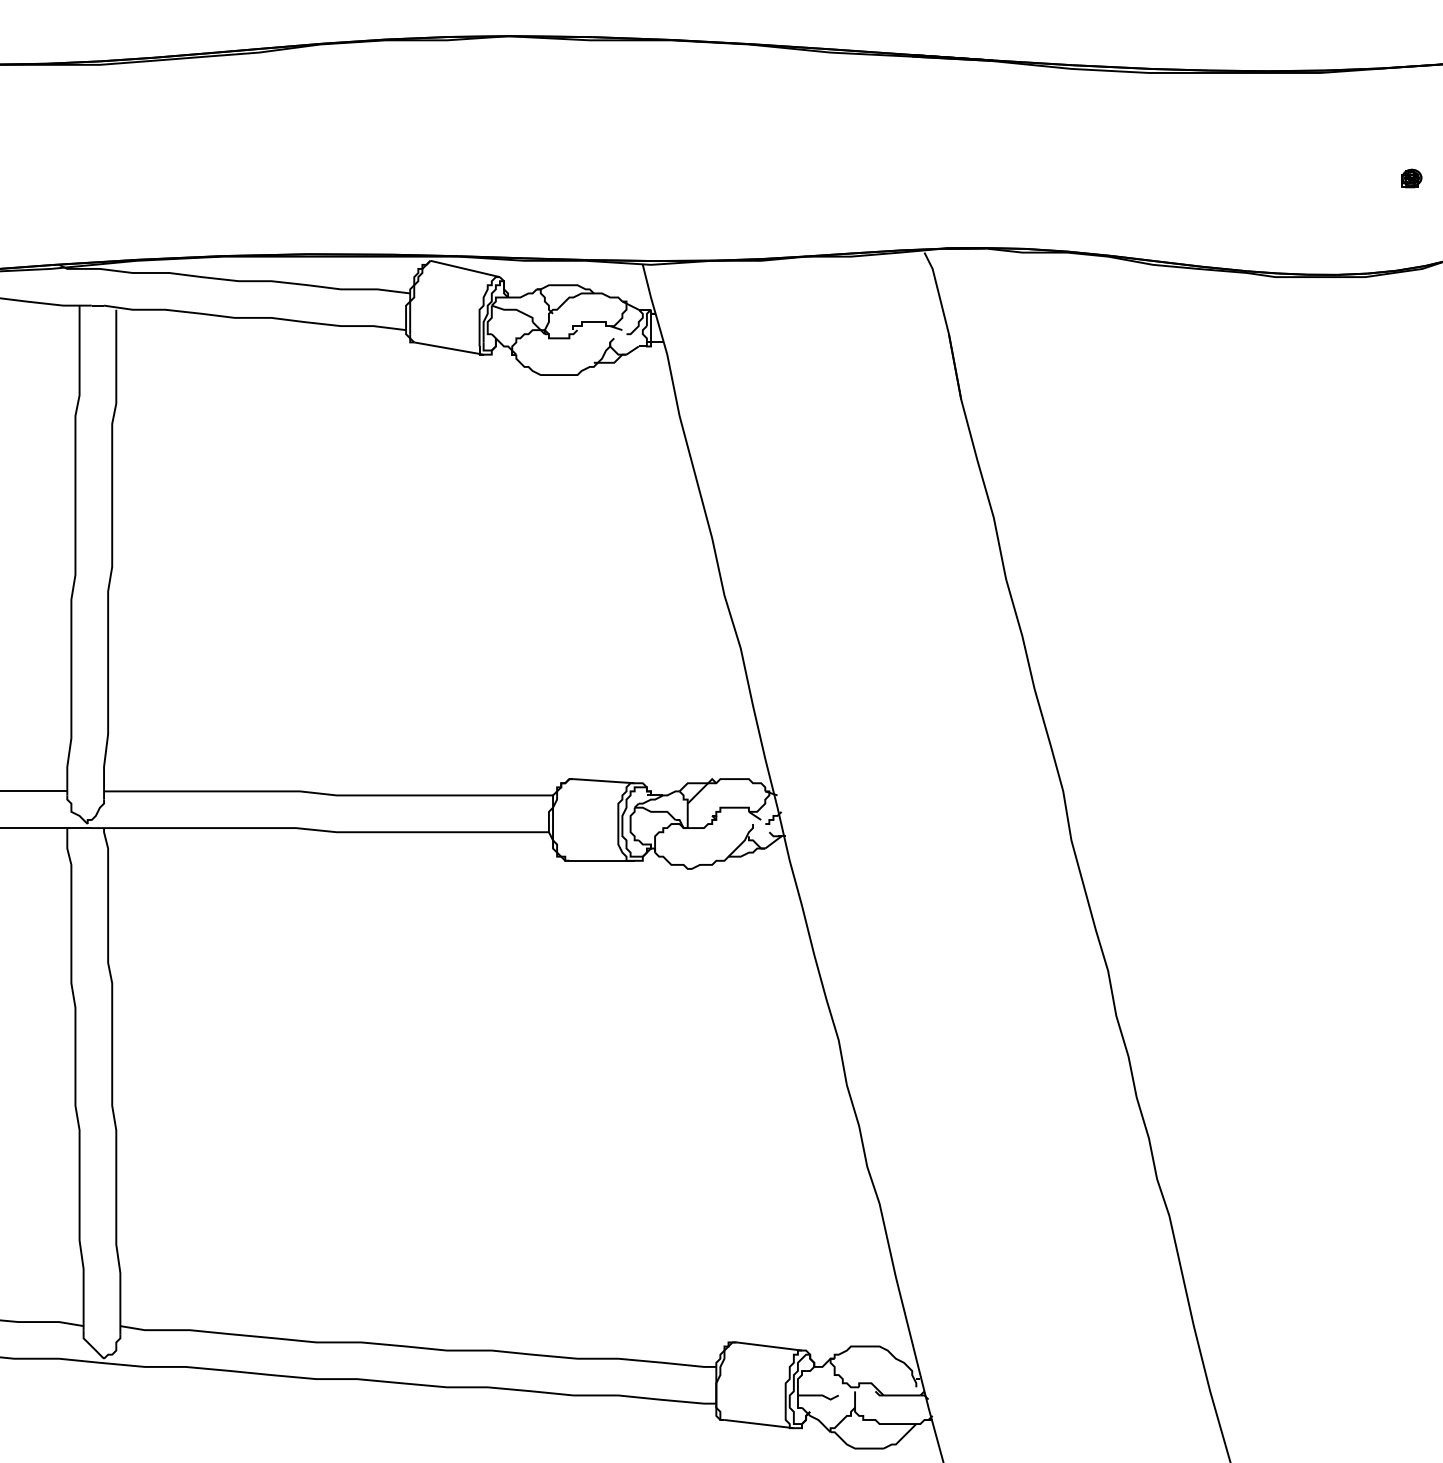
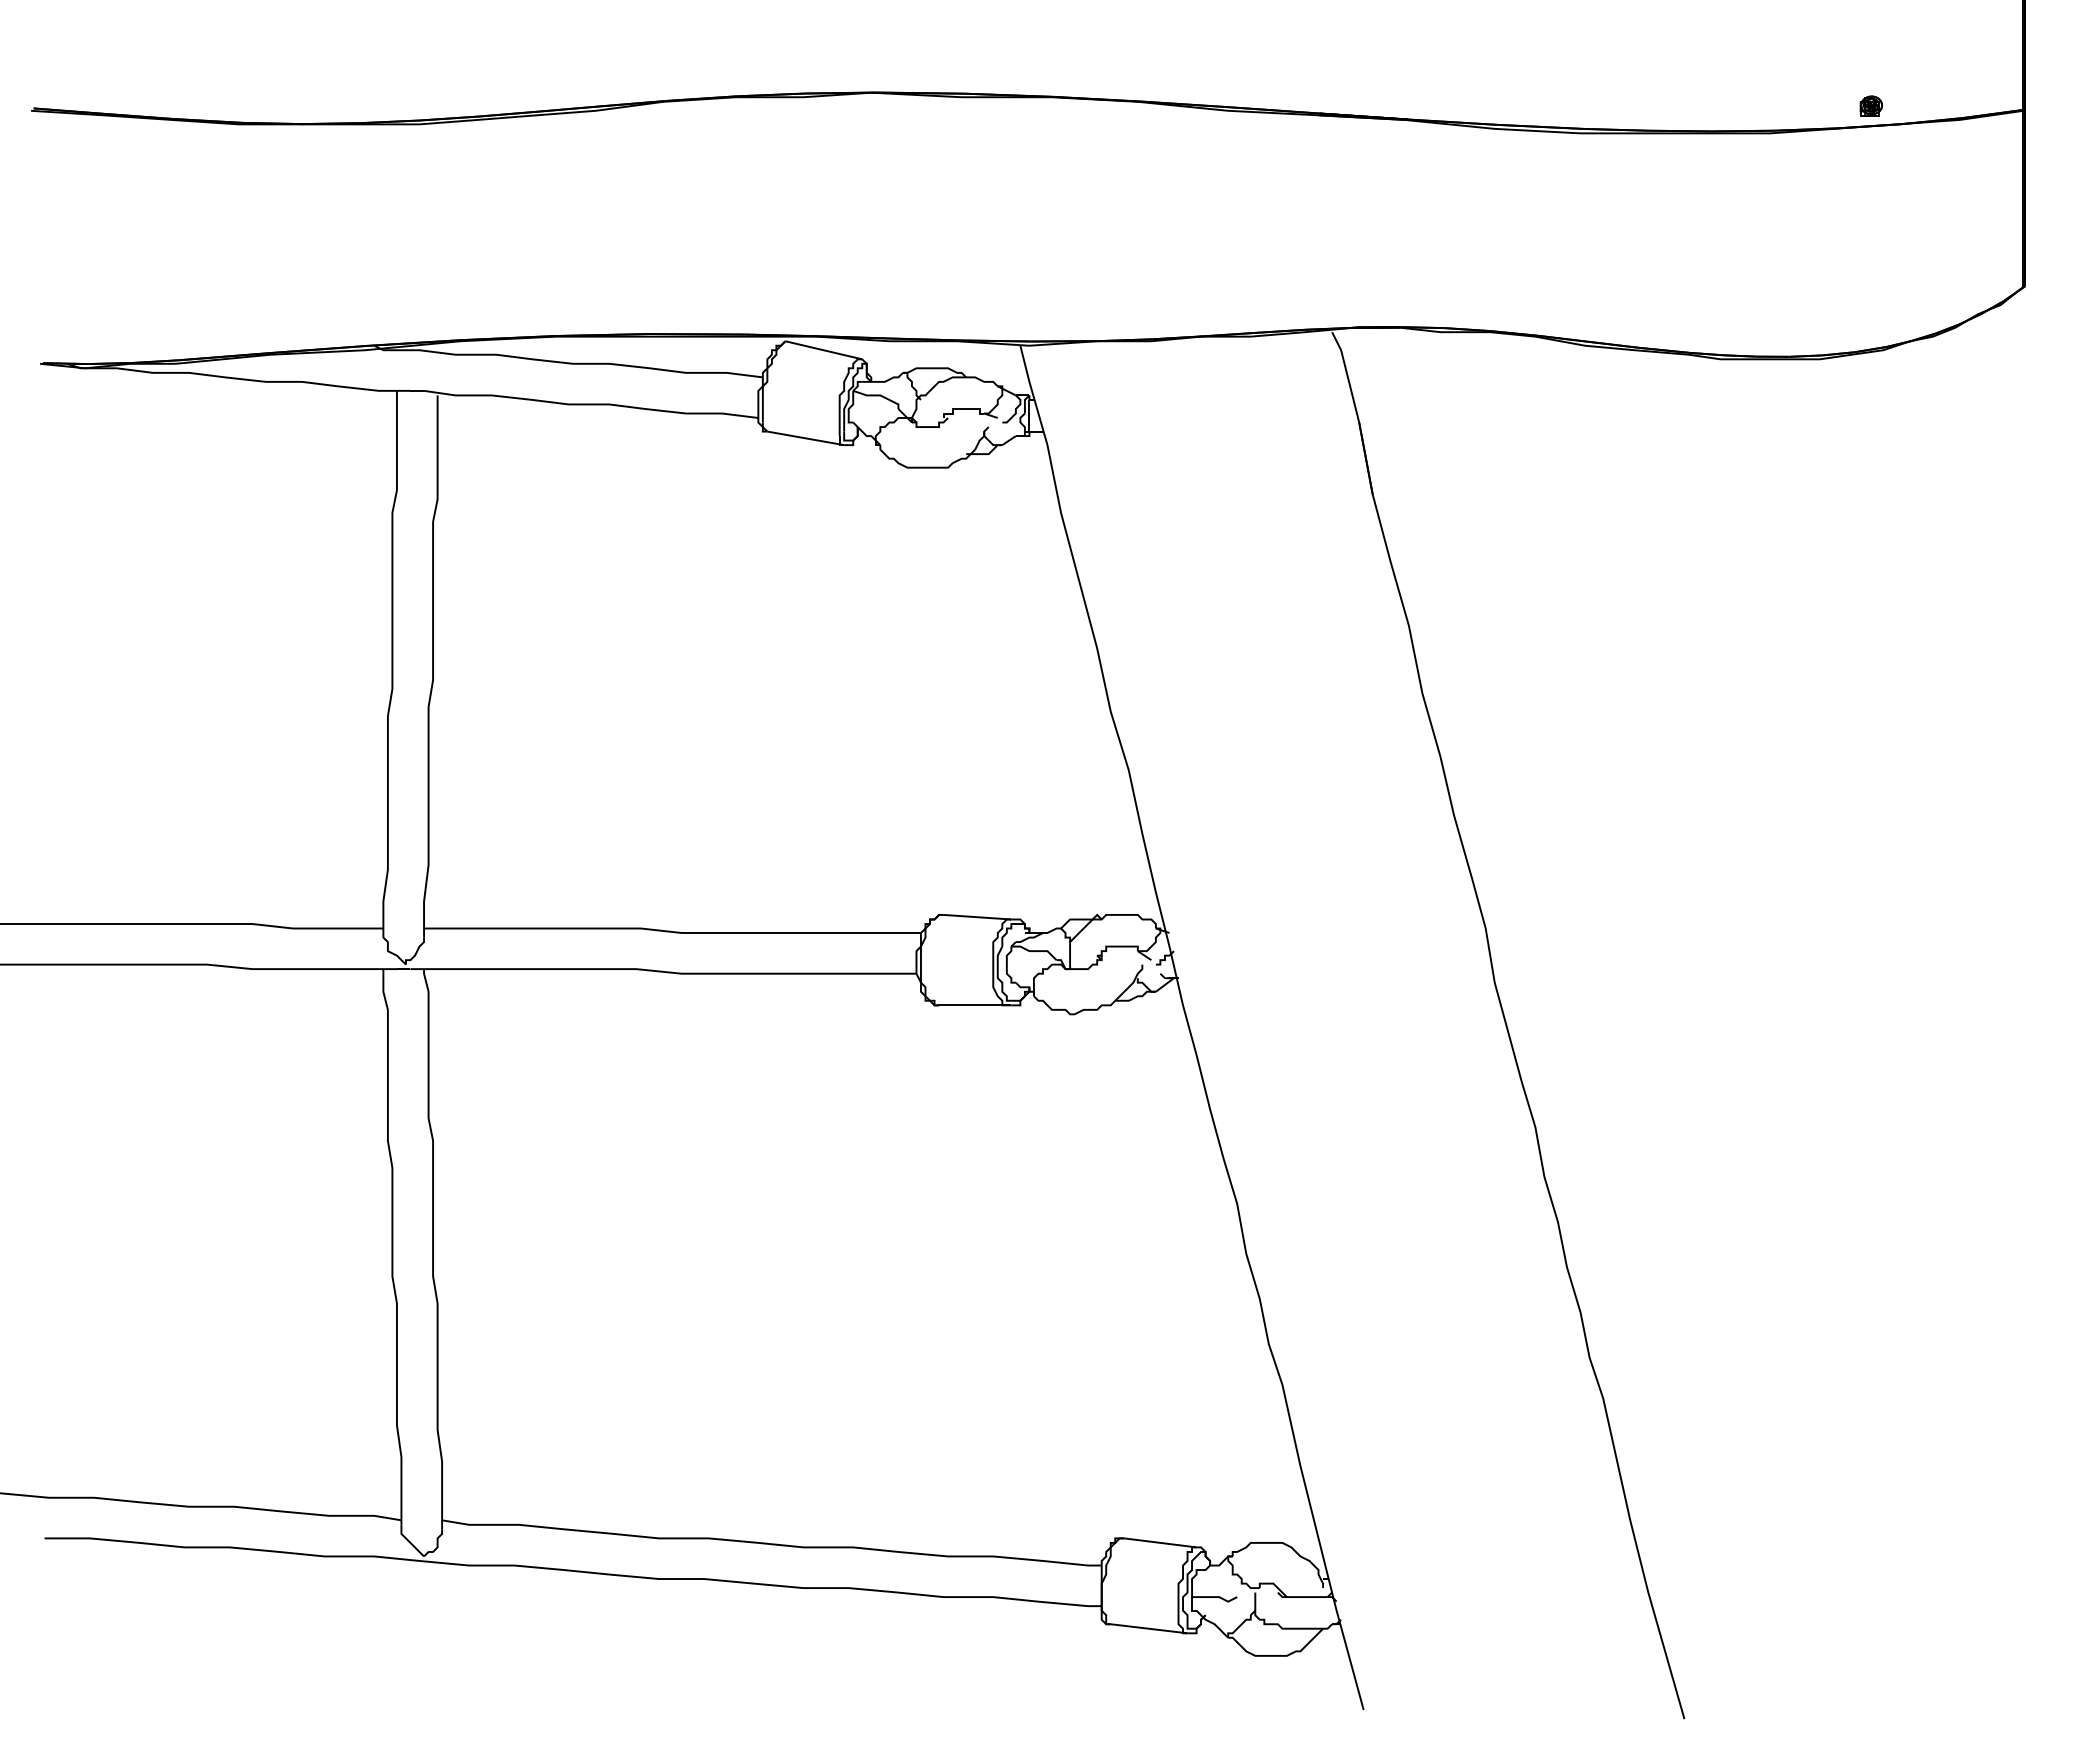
part: (1411, 177) -> (1871, 105), moved

